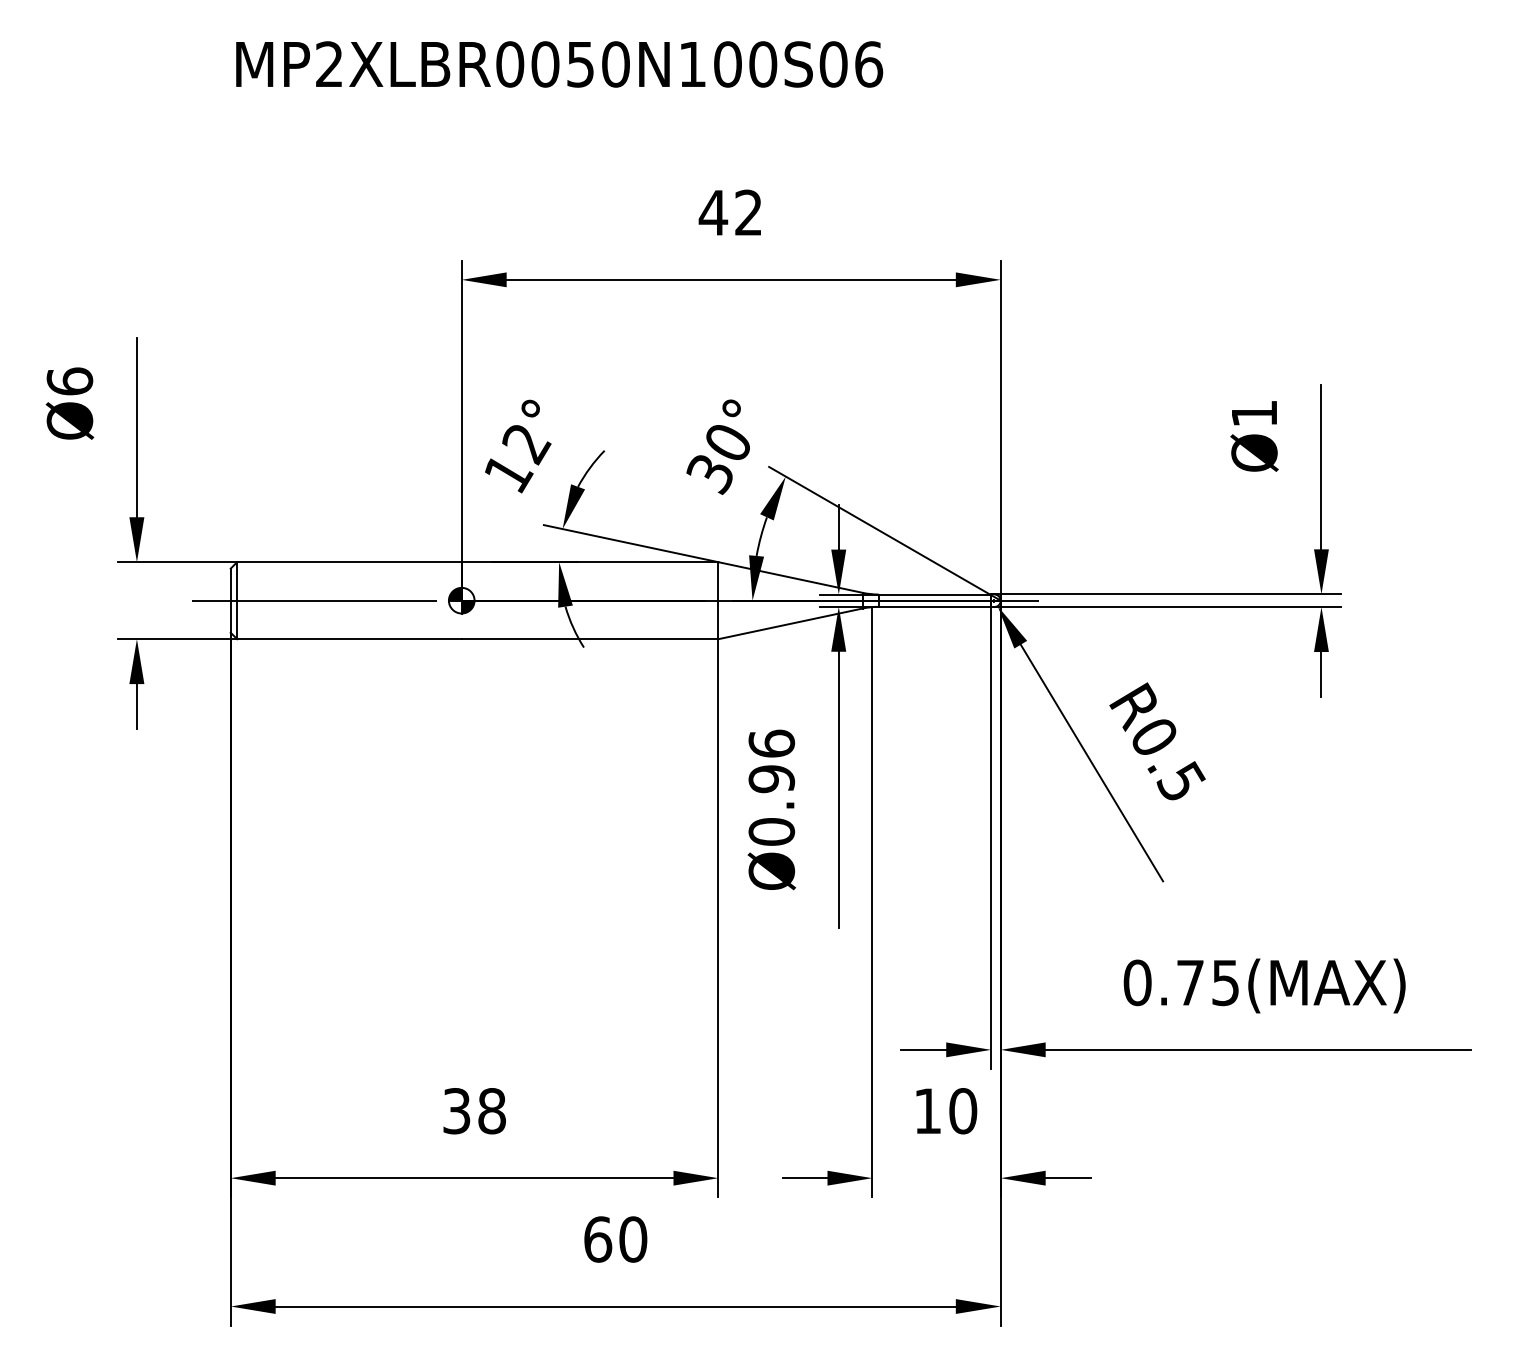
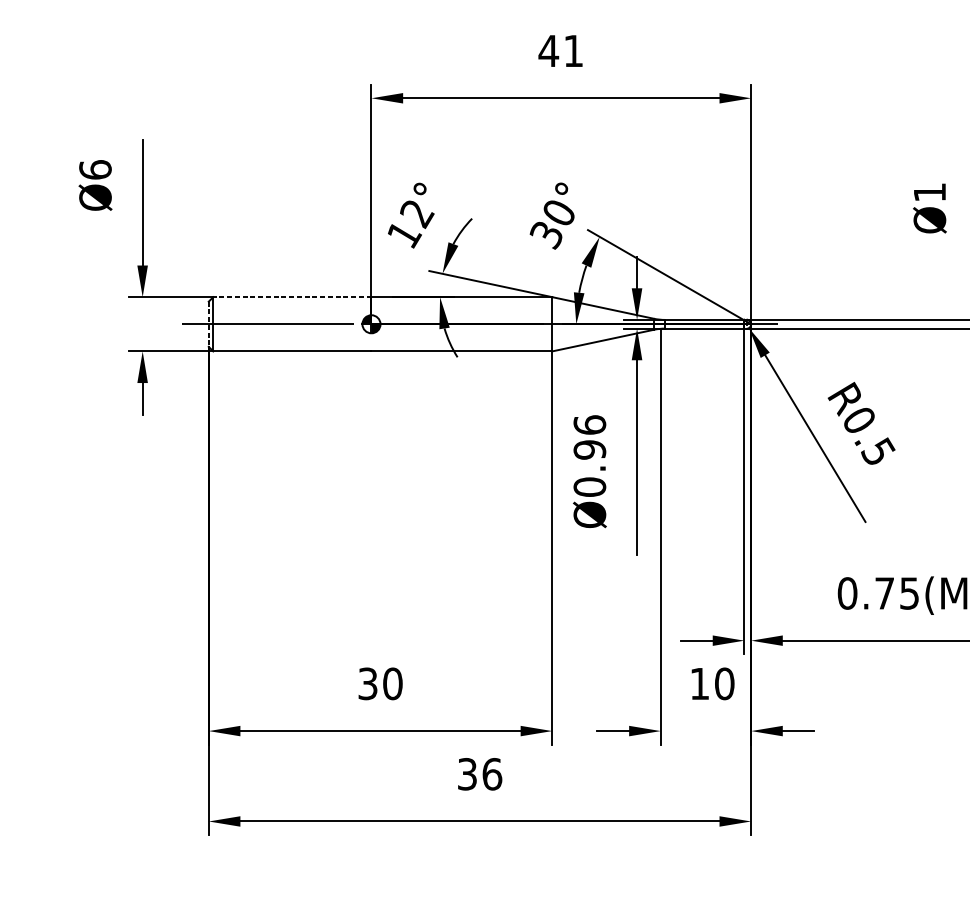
text: (748, 212) -> (573, 50), 42 -> 41
line: (348, 562) -> (291, 297), solid -> dashed
line: (230, 601) -> (208, 324), solid -> dashed
text: (492, 1111) -> (393, 684), 38 -> 30
text: (615, 1239) -> (479, 774), 60 -> 36

